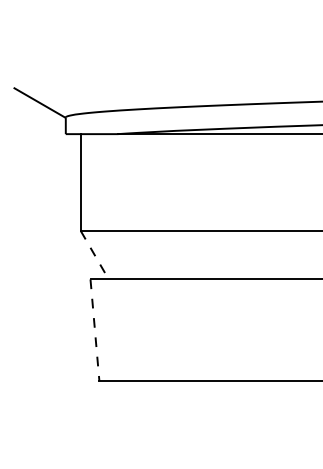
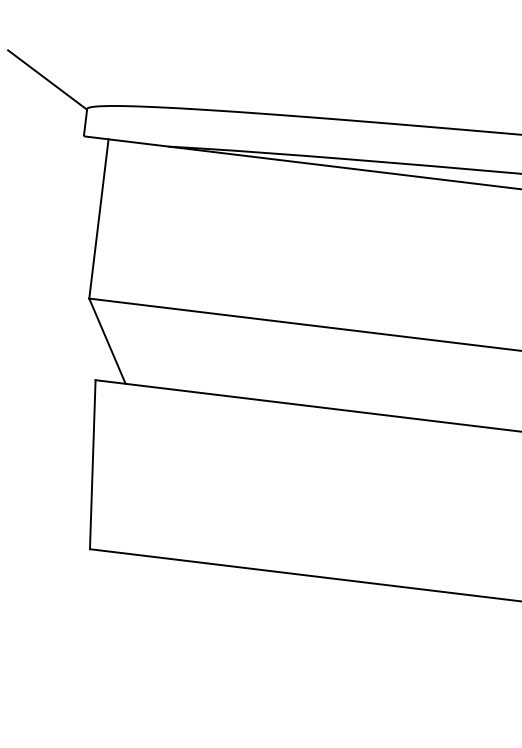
line: (94, 255) -> (106, 341), dashed -> solid
line: (95, 330) -> (93, 465), dashed -> solid

